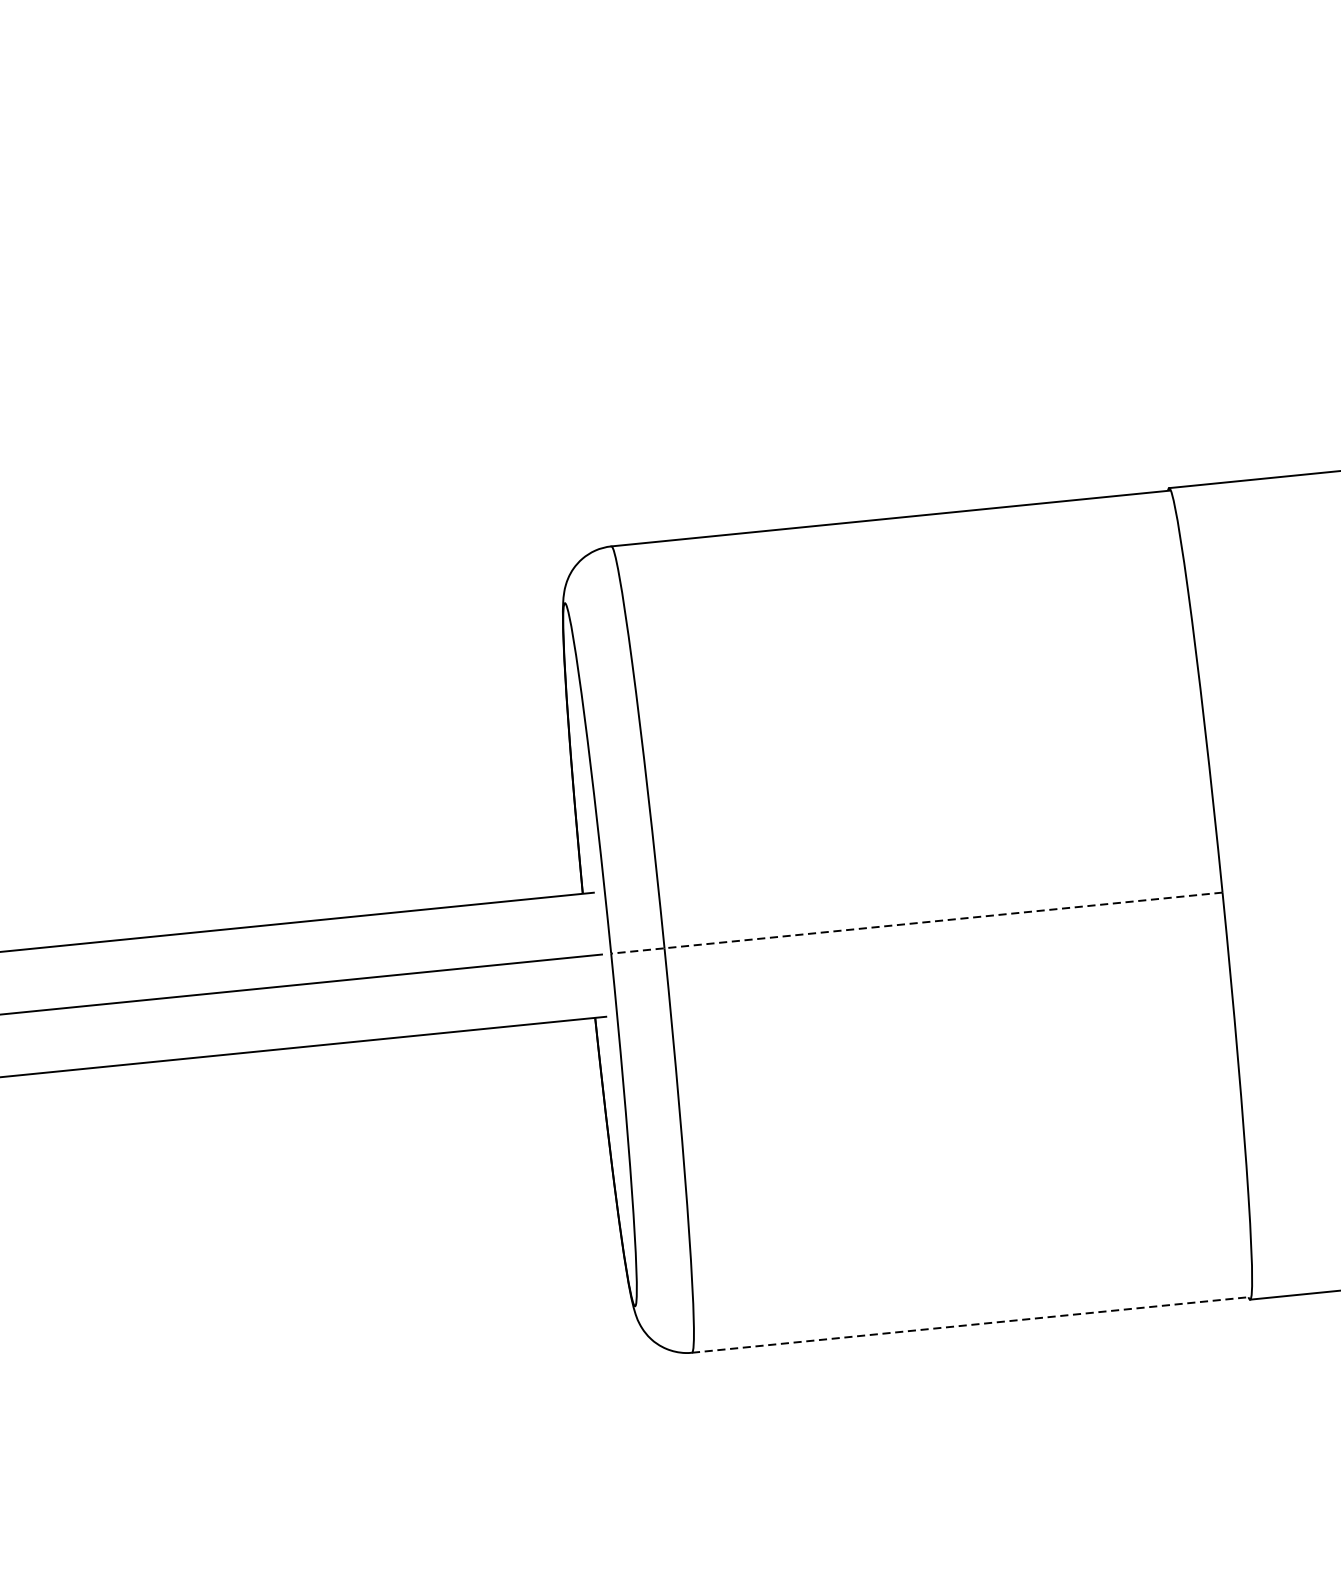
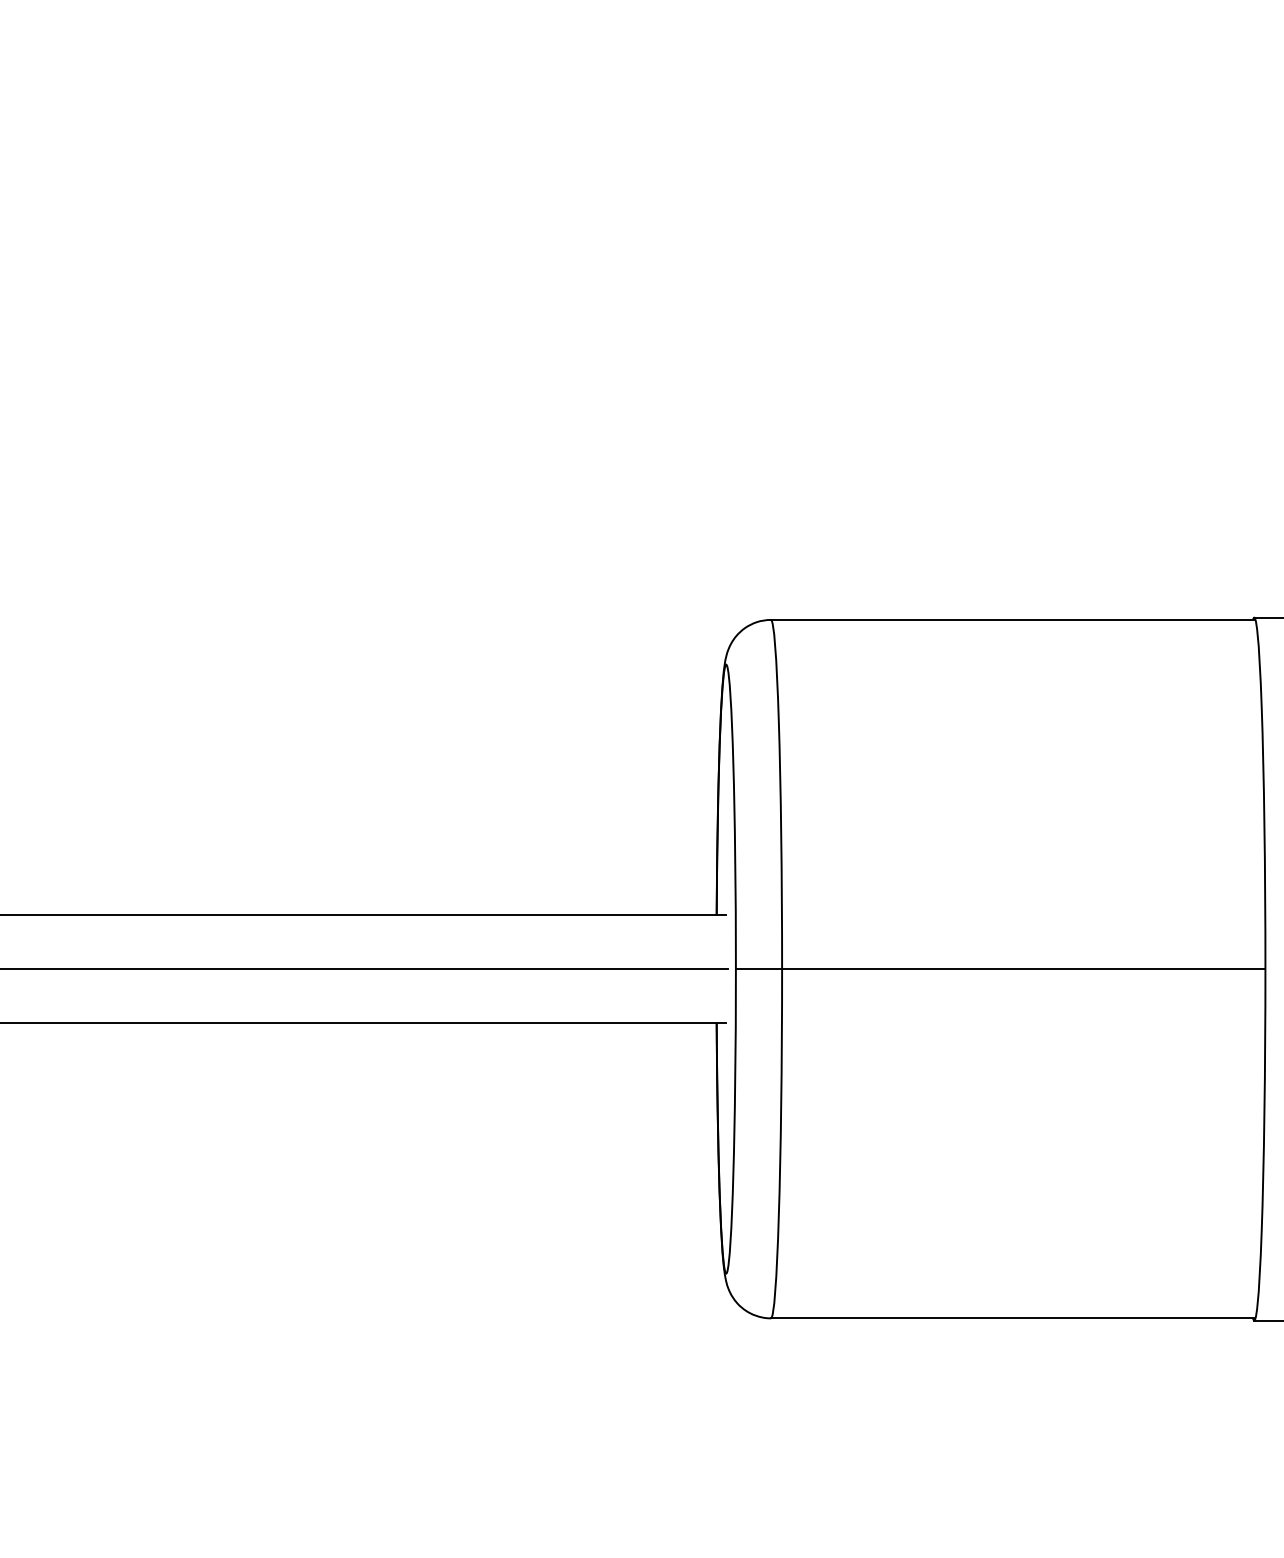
line: (916, 923) -> (1000, 969), dashed -> solid
line: (970, 1325) -> (1012, 1318), dashed -> solid

